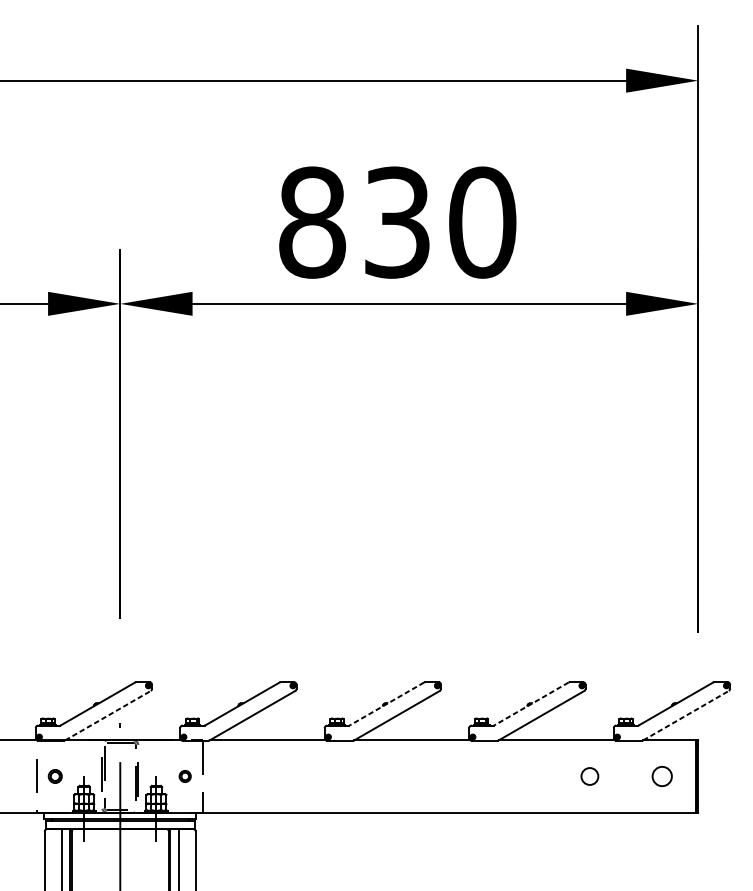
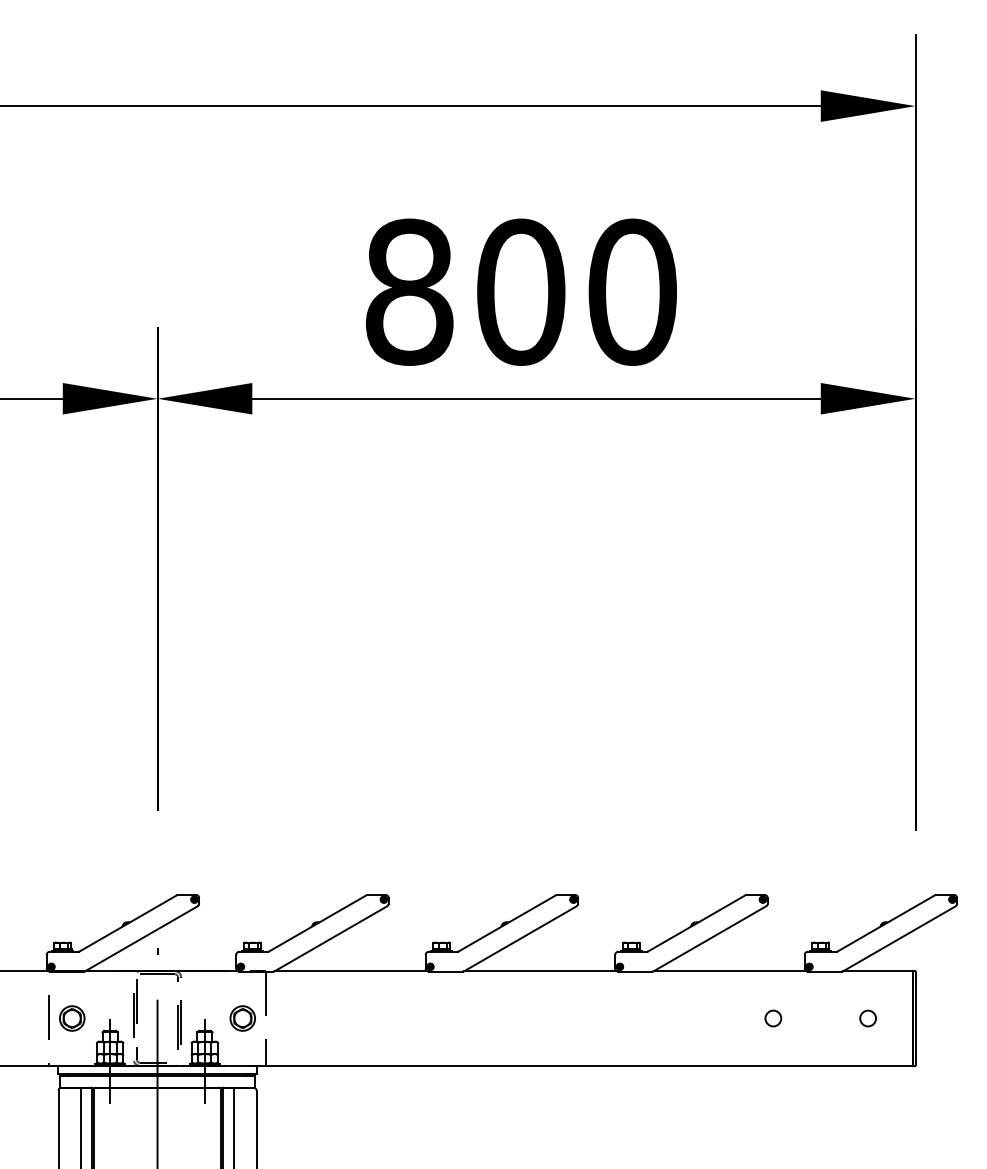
text: (397, 222) -> (521, 291), 830 -> 800
line: (386, 704) -> (506, 923), dashed -> solid
line: (531, 704) -> (696, 923), dashed -> solid
line: (108, 715) -> (141, 938), dashed -> solid
line: (686, 715) -> (899, 938), dashed -> solid
part: (55, 776) -> (72, 1018), size x1.43
part: (185, 776) -> (242, 1018), size x1.67
circle: (590, 776) -> (773, 1018), size x0.71
circle: (661, 776) -> (867, 1018), size x0.62

